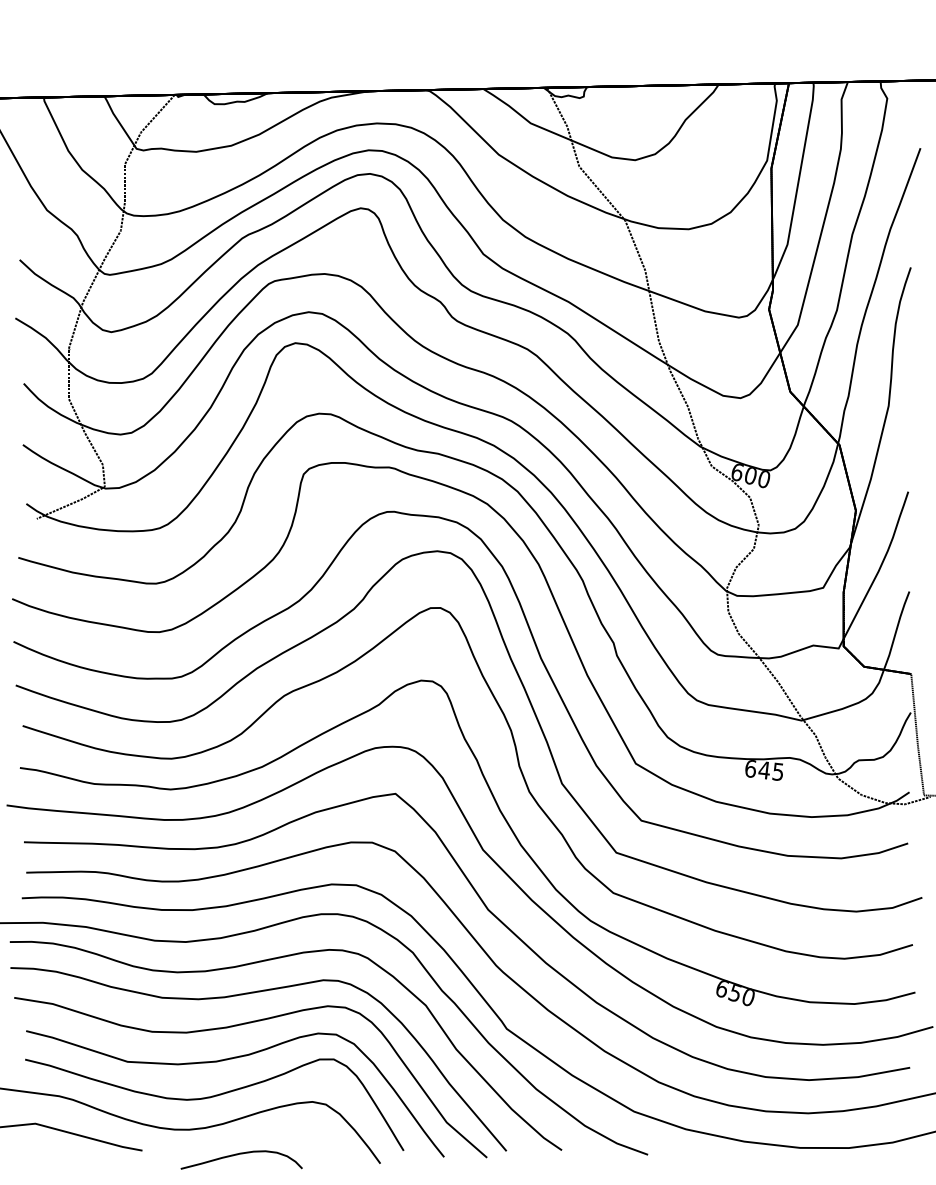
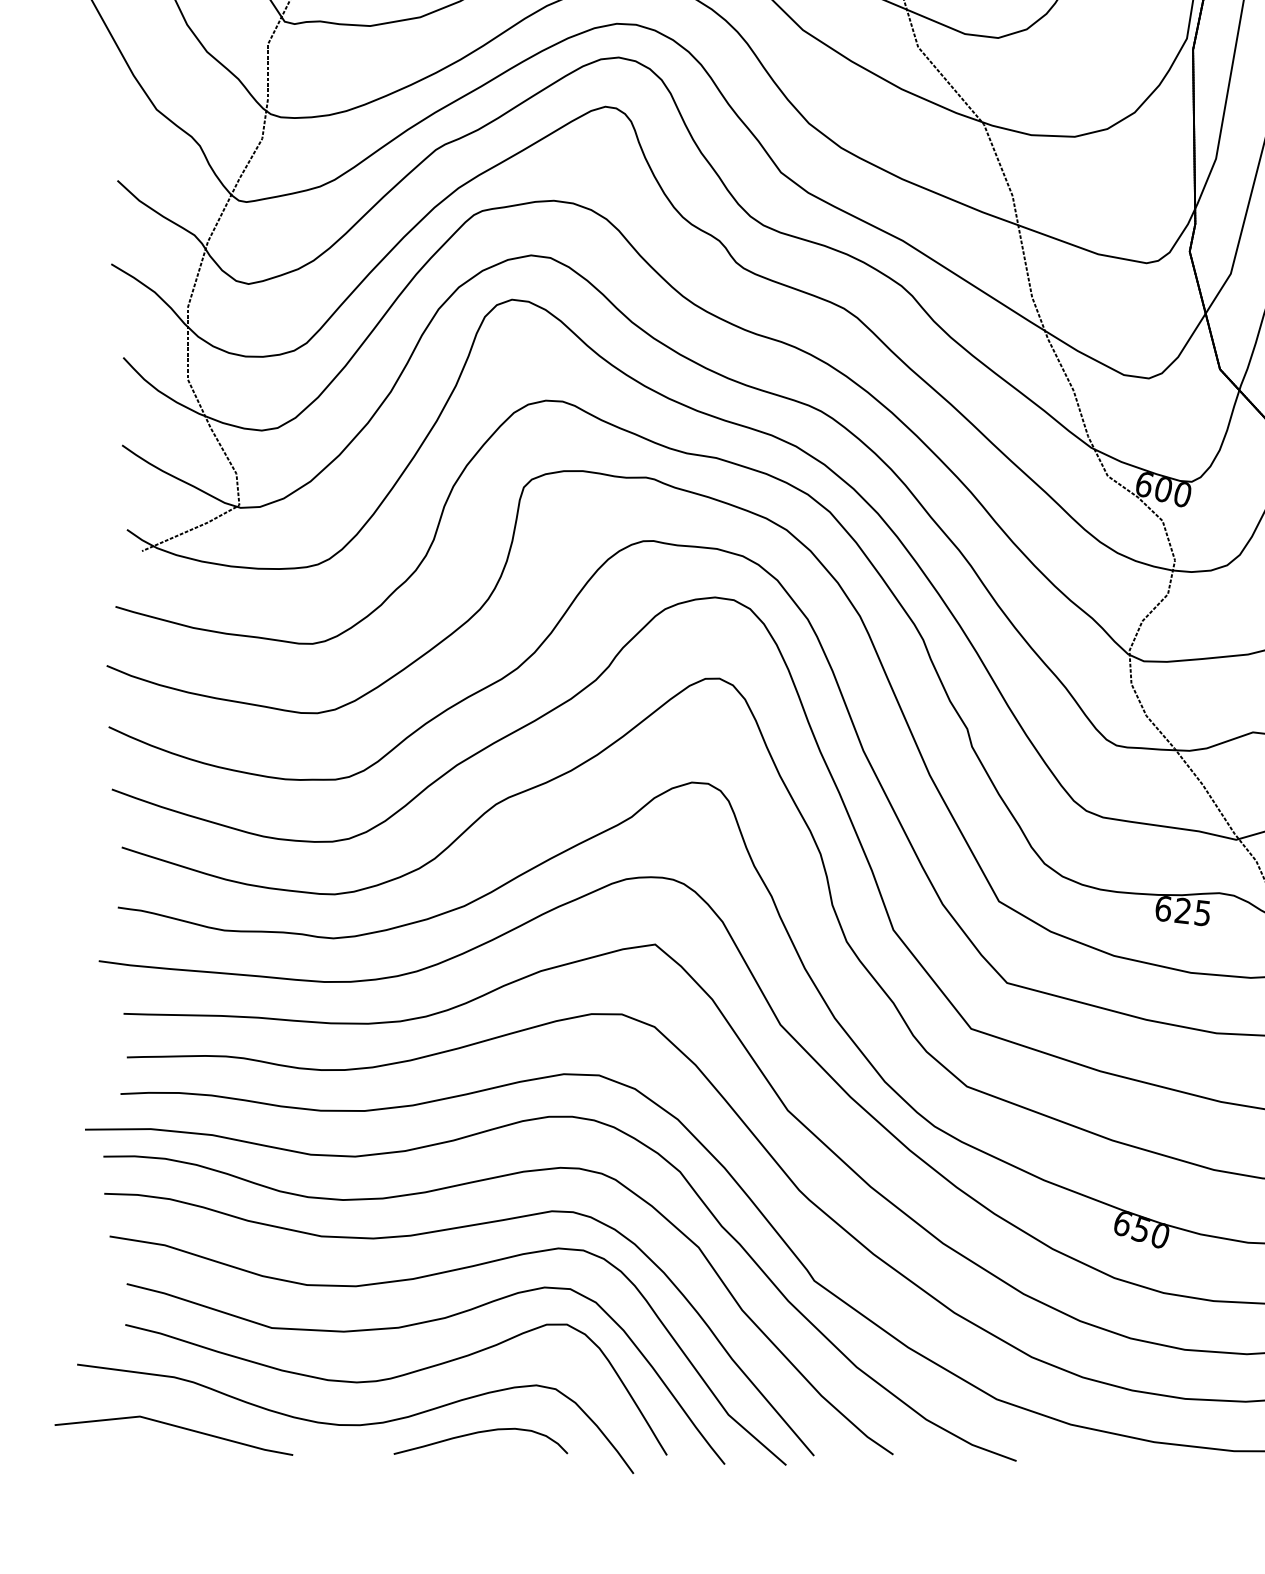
text: (763, 770) -> (1181, 911), 645 -> 625
curve: (241, 1154) -> (480, 1433), moved

